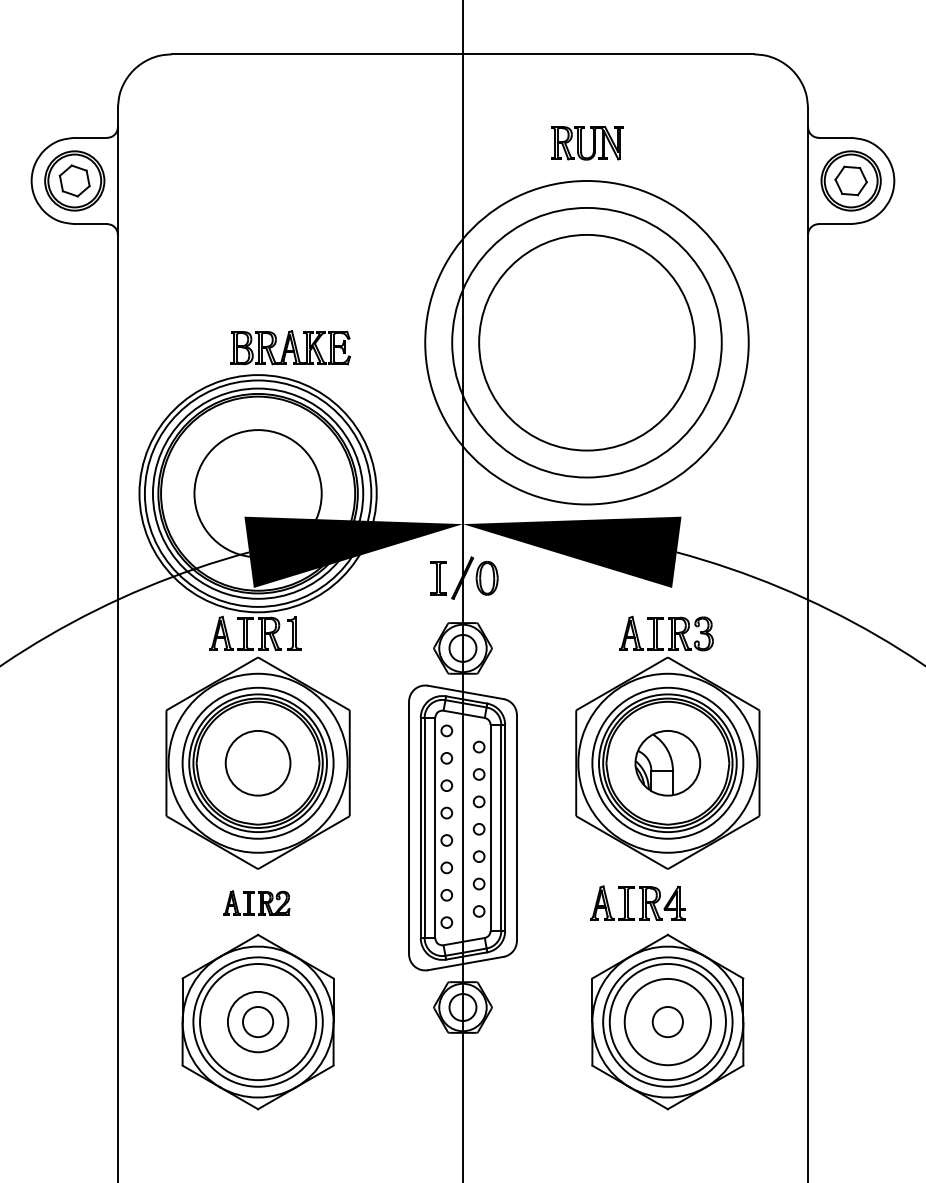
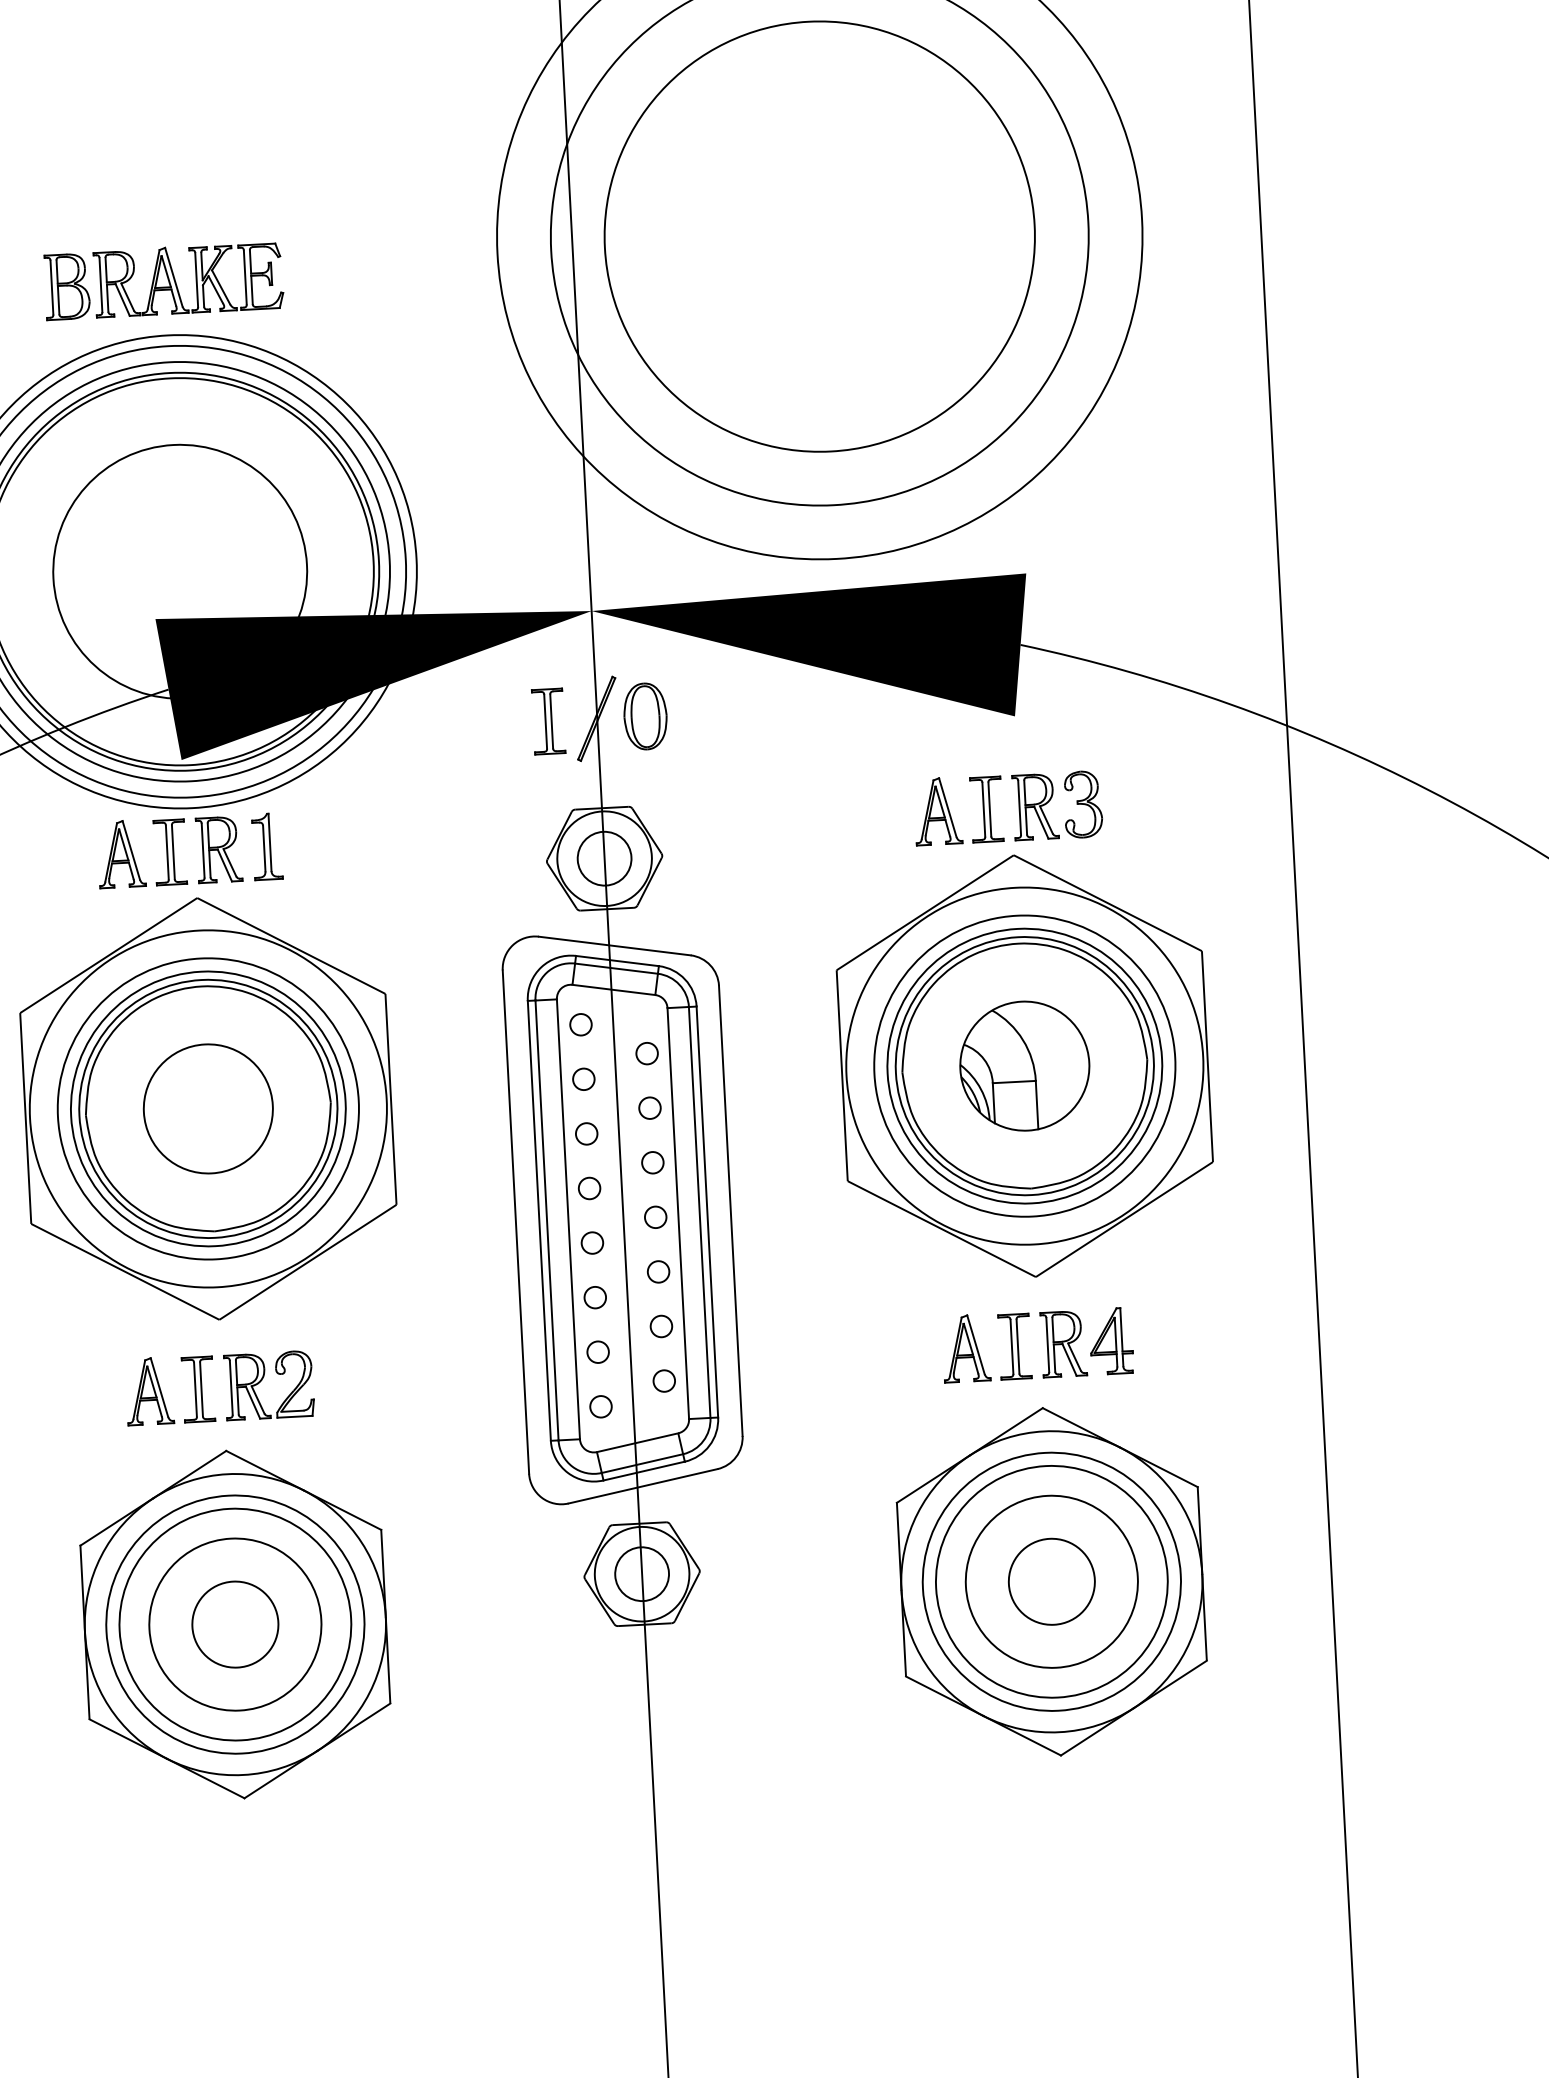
part: (290, 347) -> (163, 280), moved
part: (256, 902) -> (219, 1386), size x1.43
part: (637, 902) -> (1036, 1343), moved
circle: (257, 1021) -> (234, 1623), size x1.43
circle: (257, 1021) -> (234, 1623), size x1.43
circle: (667, 1021) -> (1051, 1580), size x1.43

